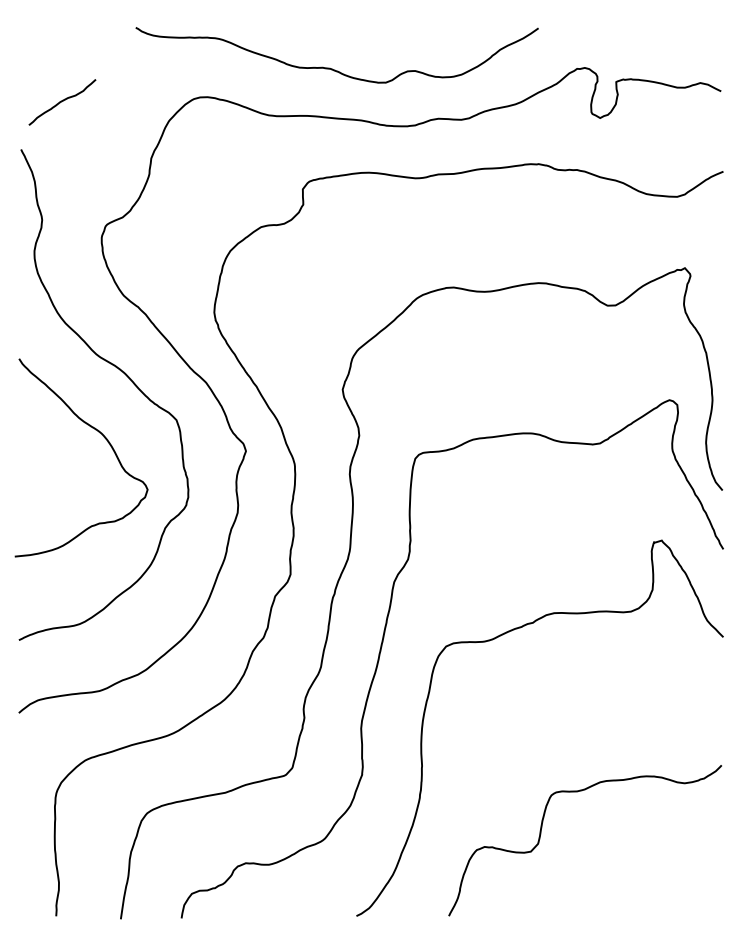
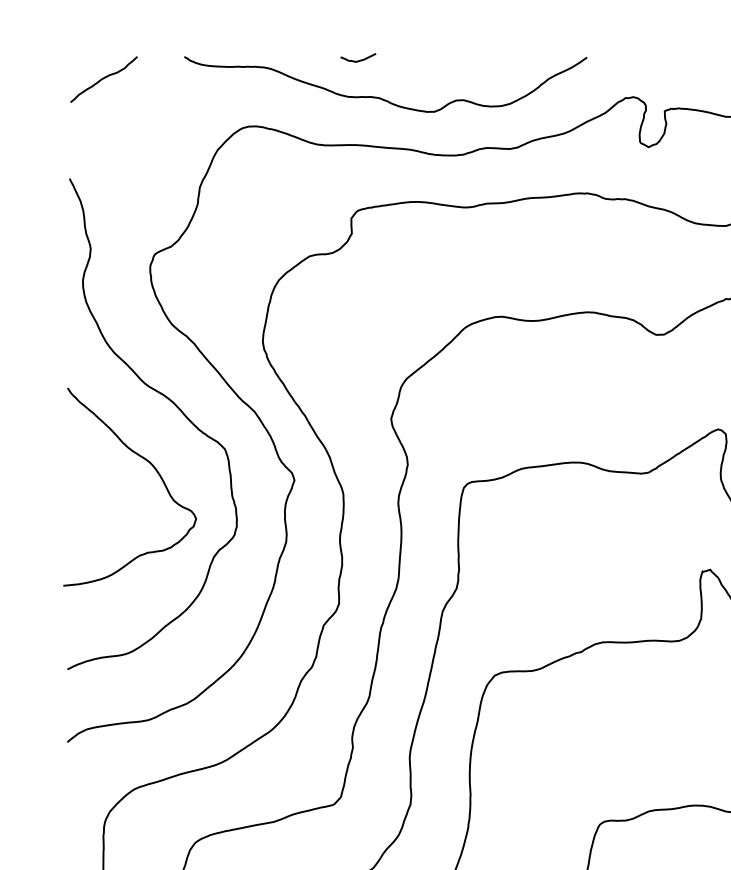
curve: (311, 30) -> (360, 59), added
curve: (62, 101) -> (104, 78), moved

